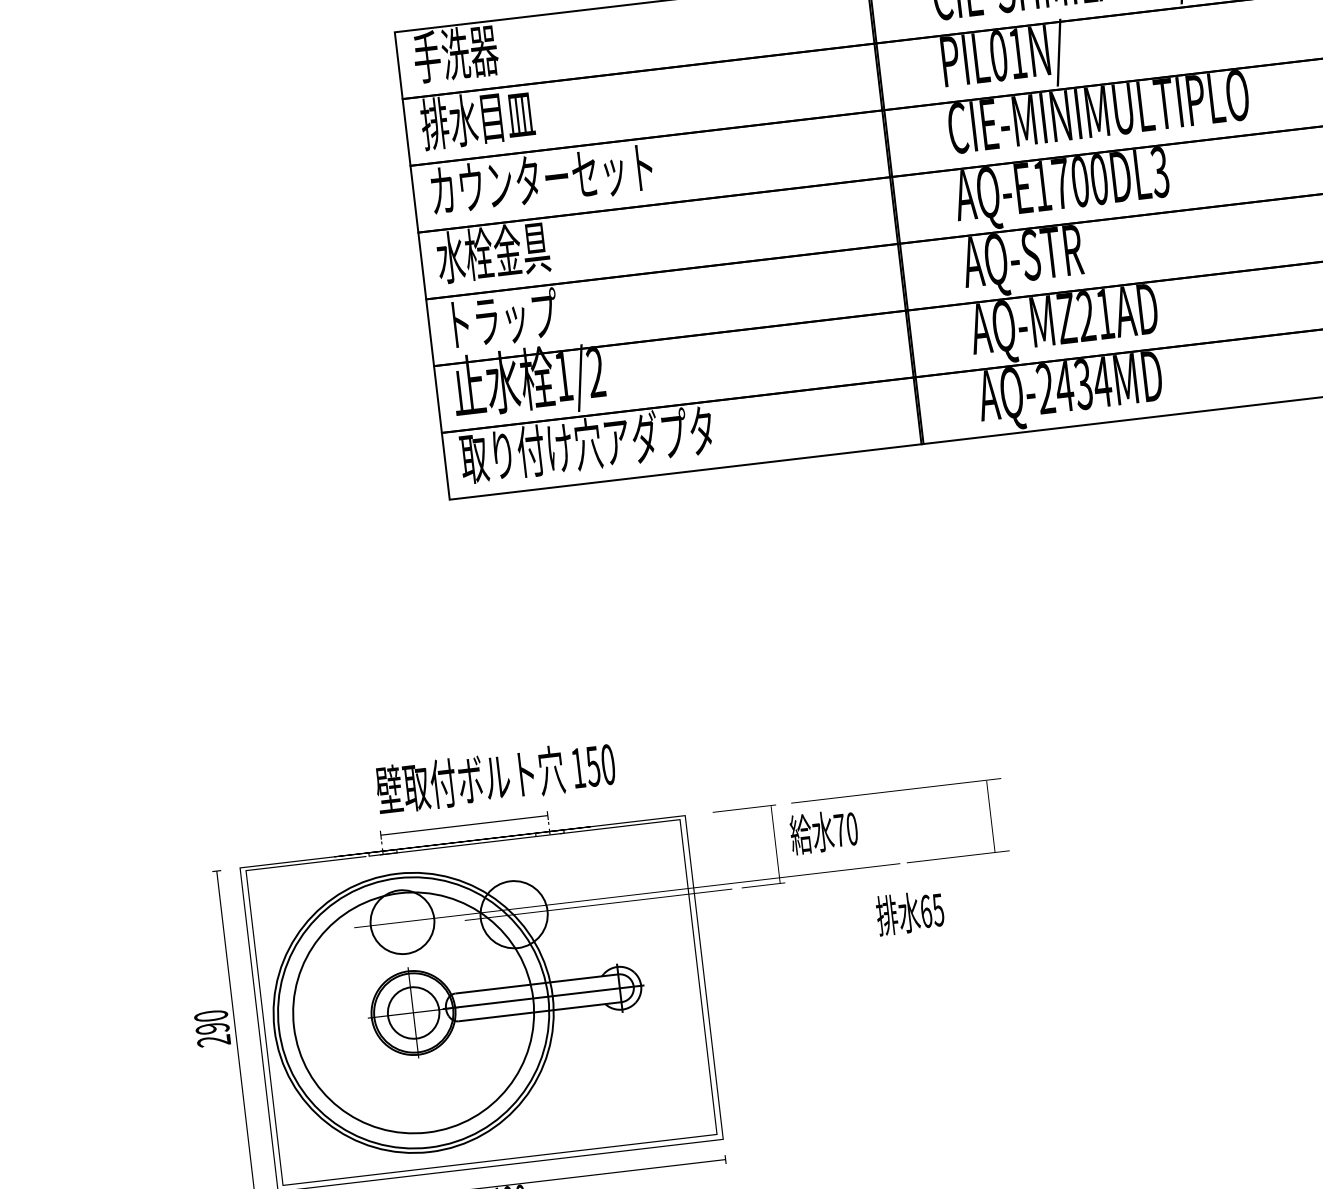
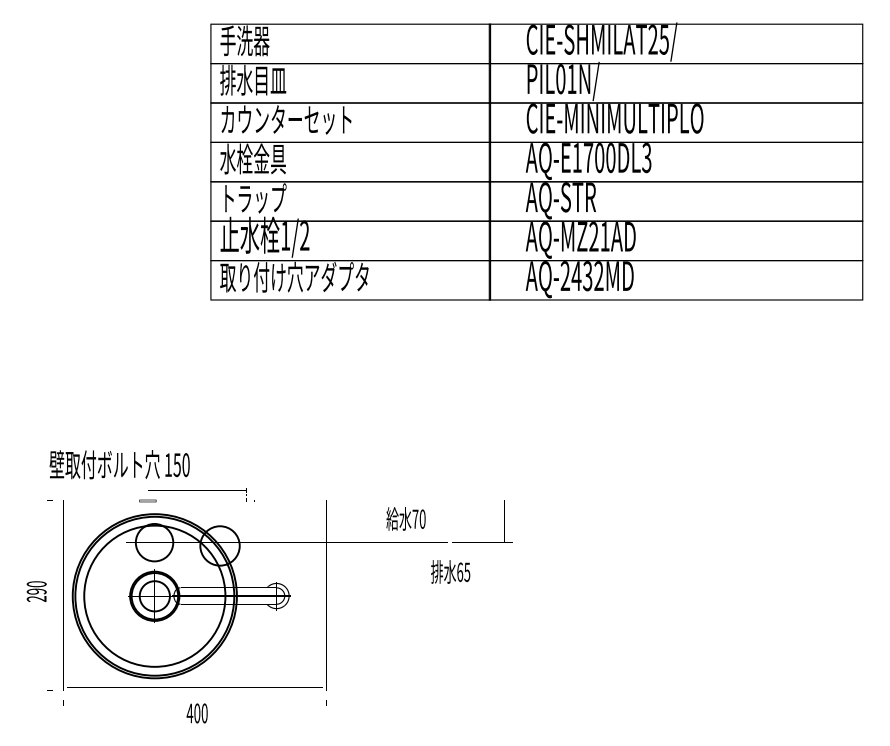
text: (1101, 381) -> (598, 275), AQ-2434MD -> AQ-2432MD
text: (495, 776) -> (119, 464), moved

